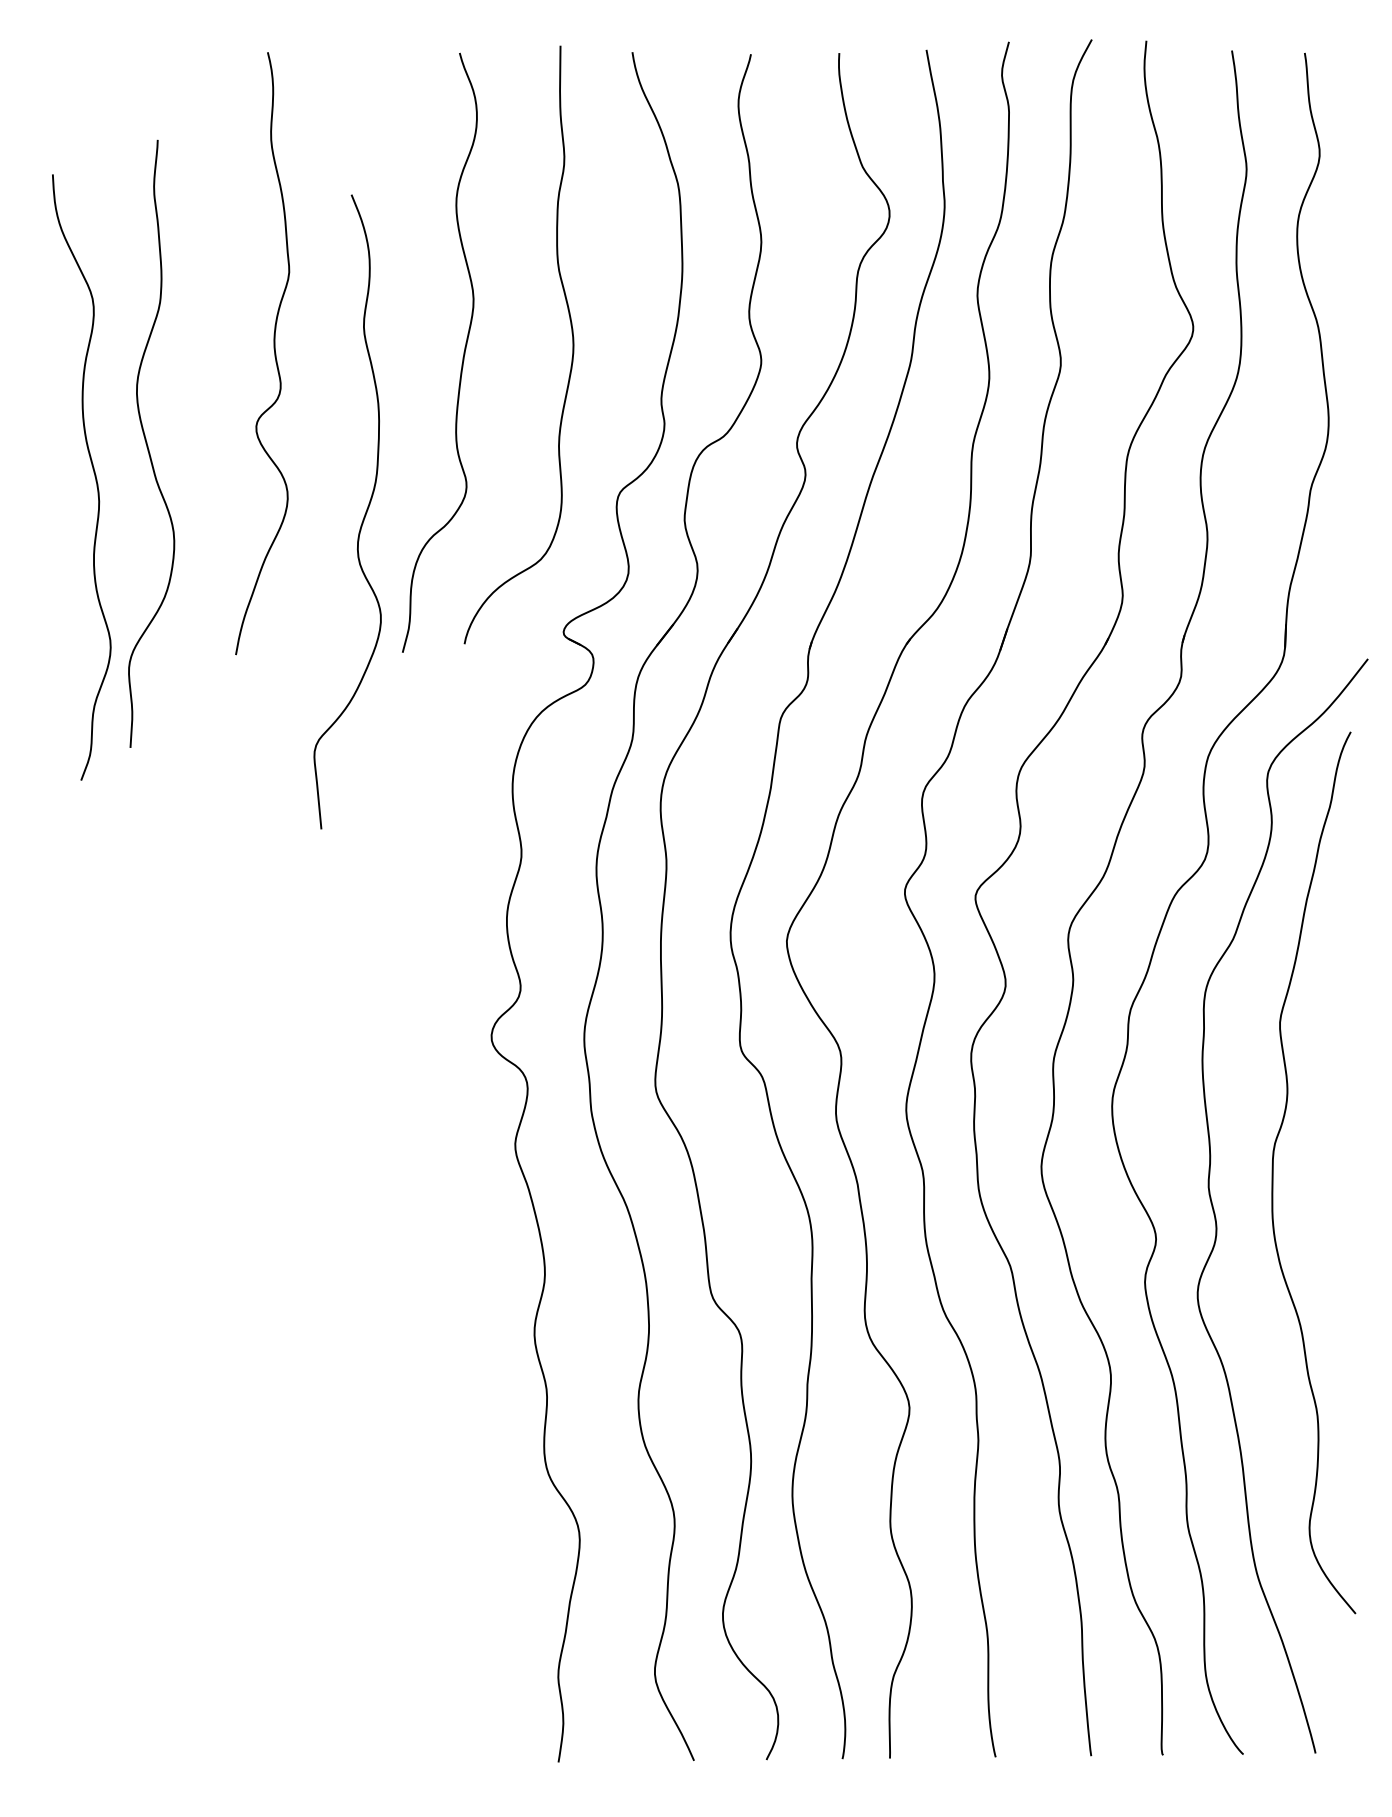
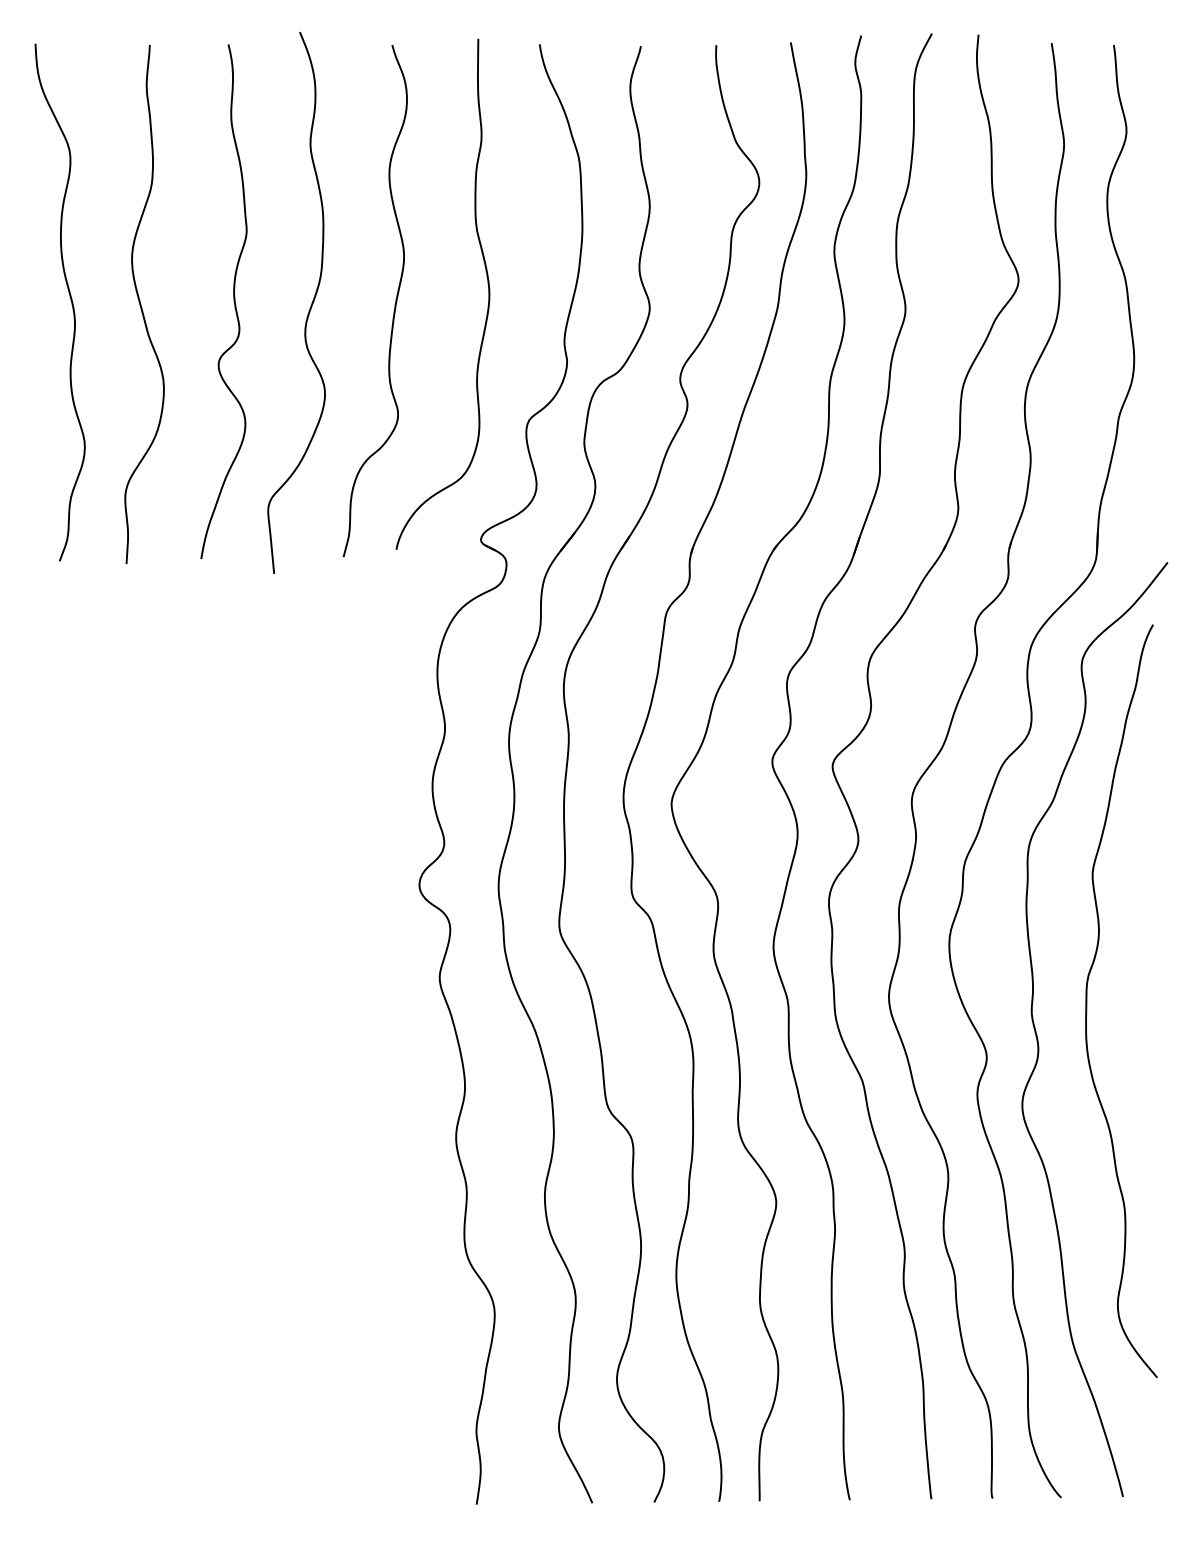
curve: (148, 445) -> (141, 305), moved
curve: (93, 472) -> (70, 298), moved
curve: (362, 519) -> (309, 309), moved

